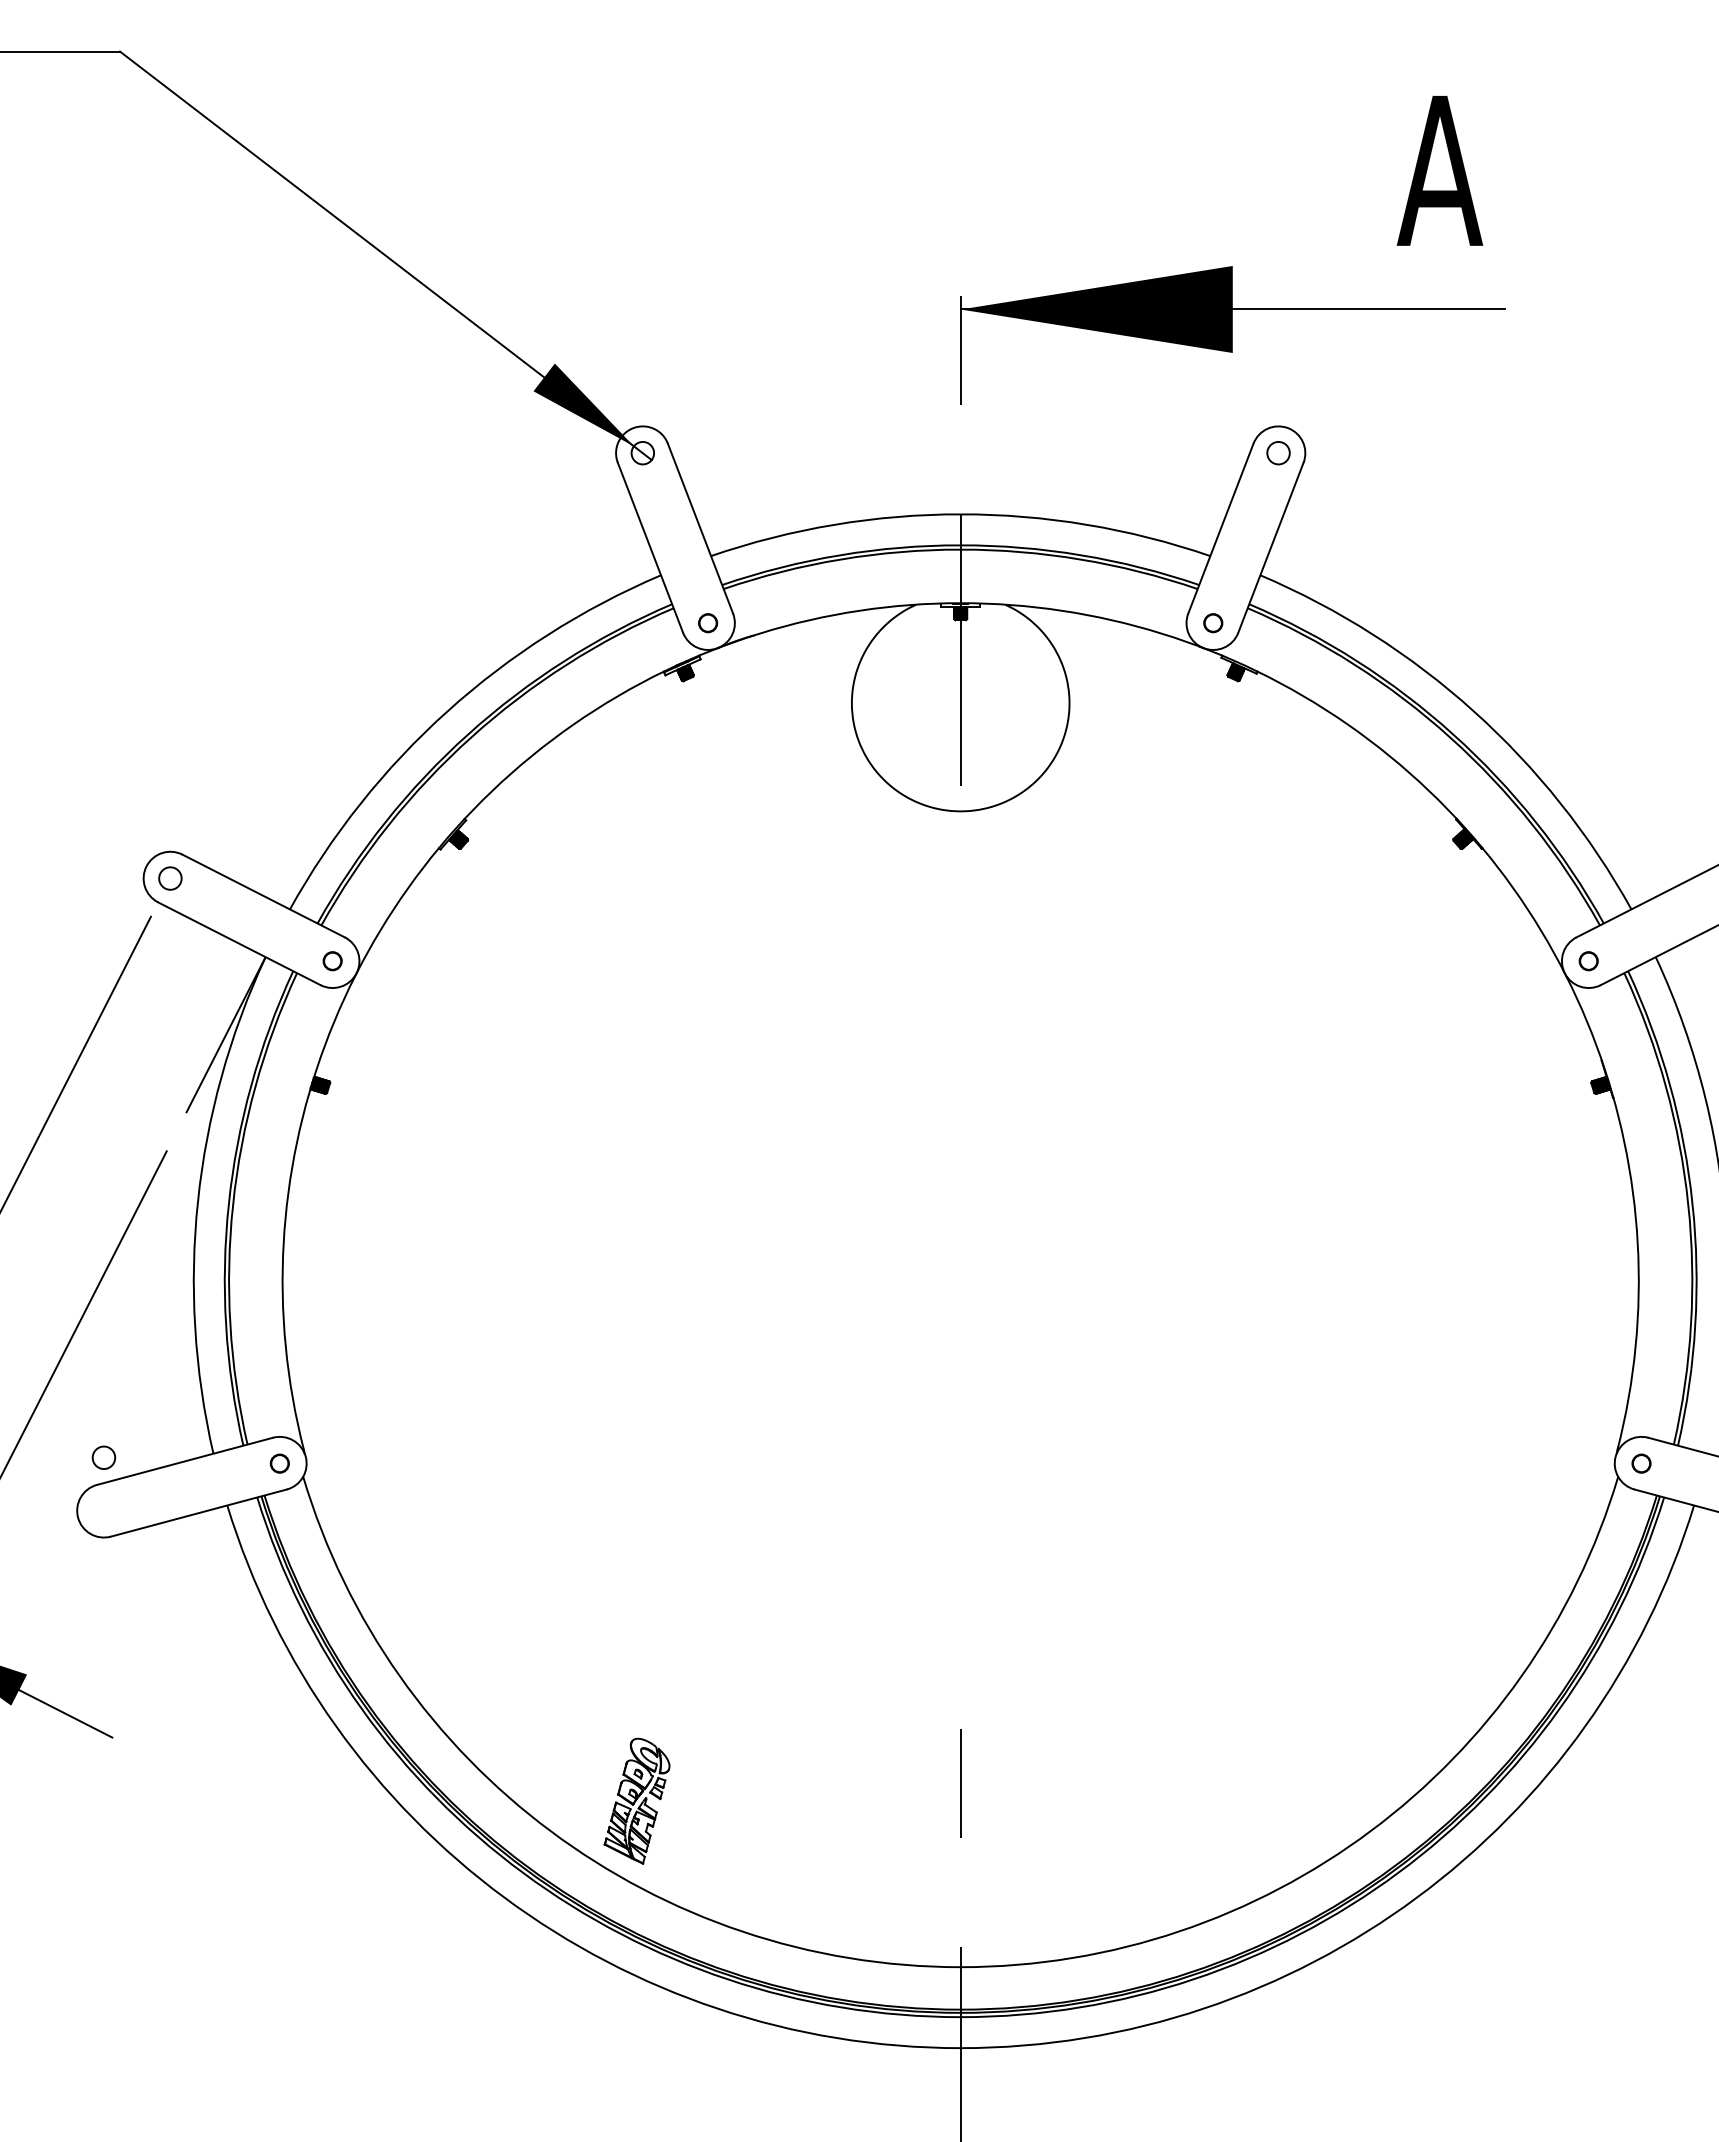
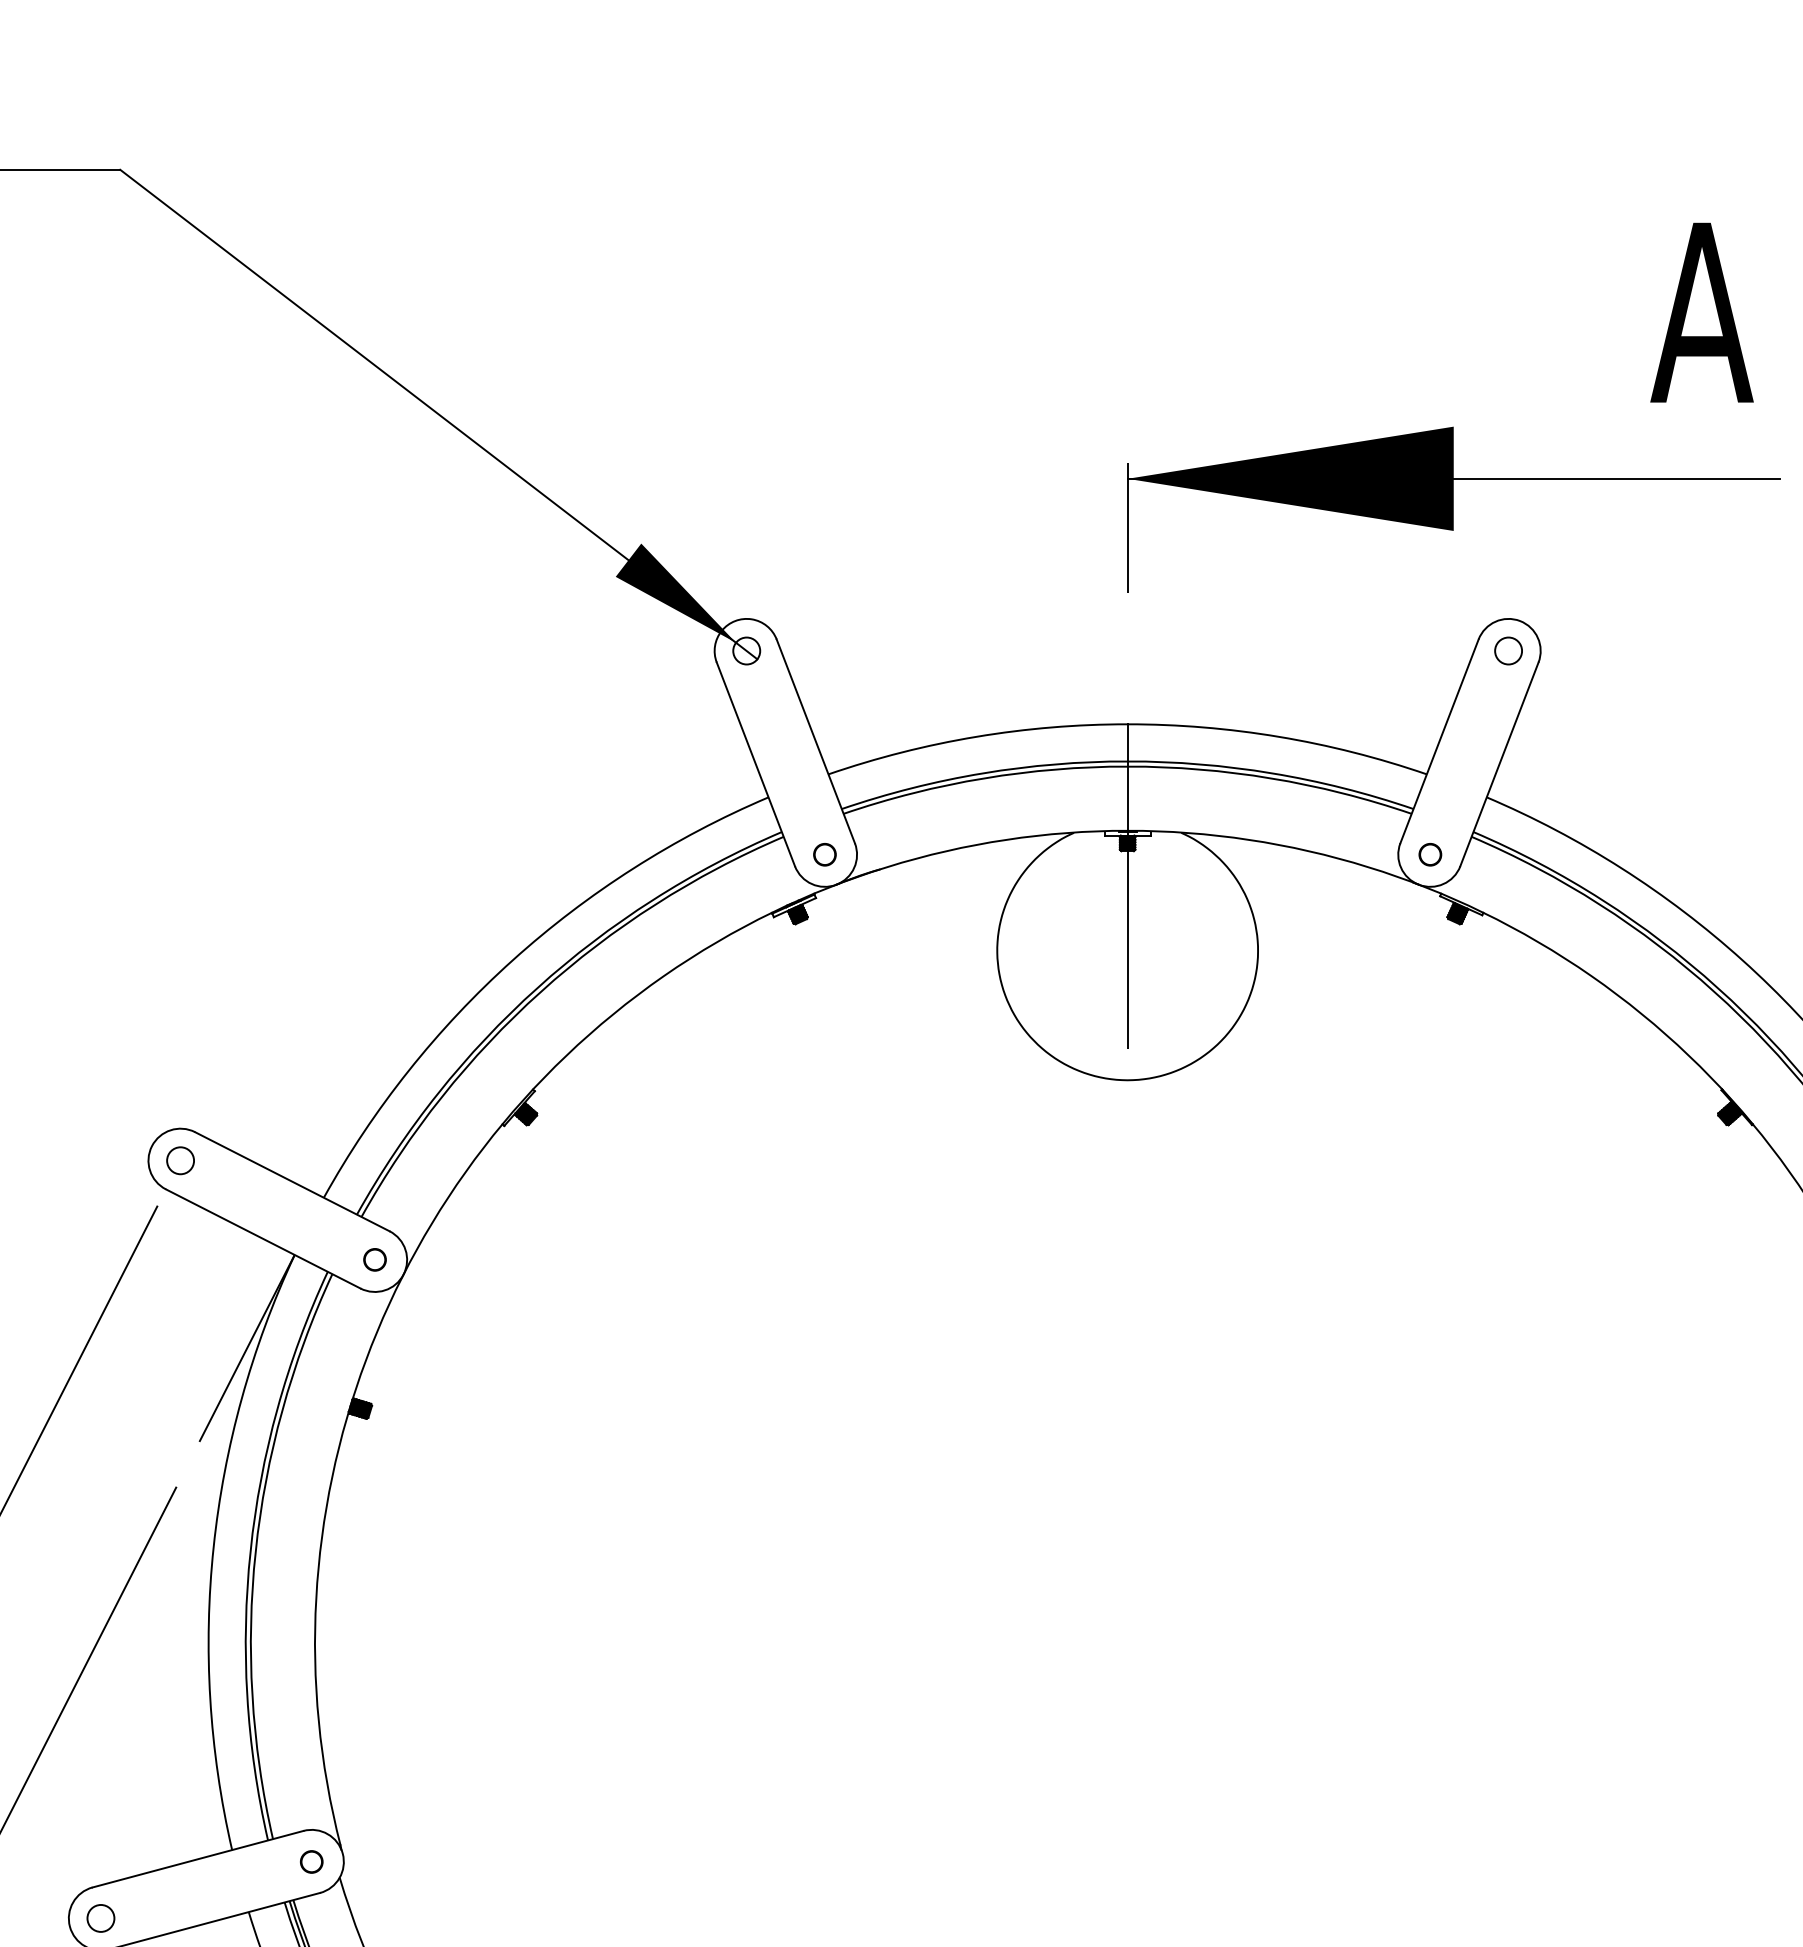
circle: (103, 1457) -> (100, 1918), moved

